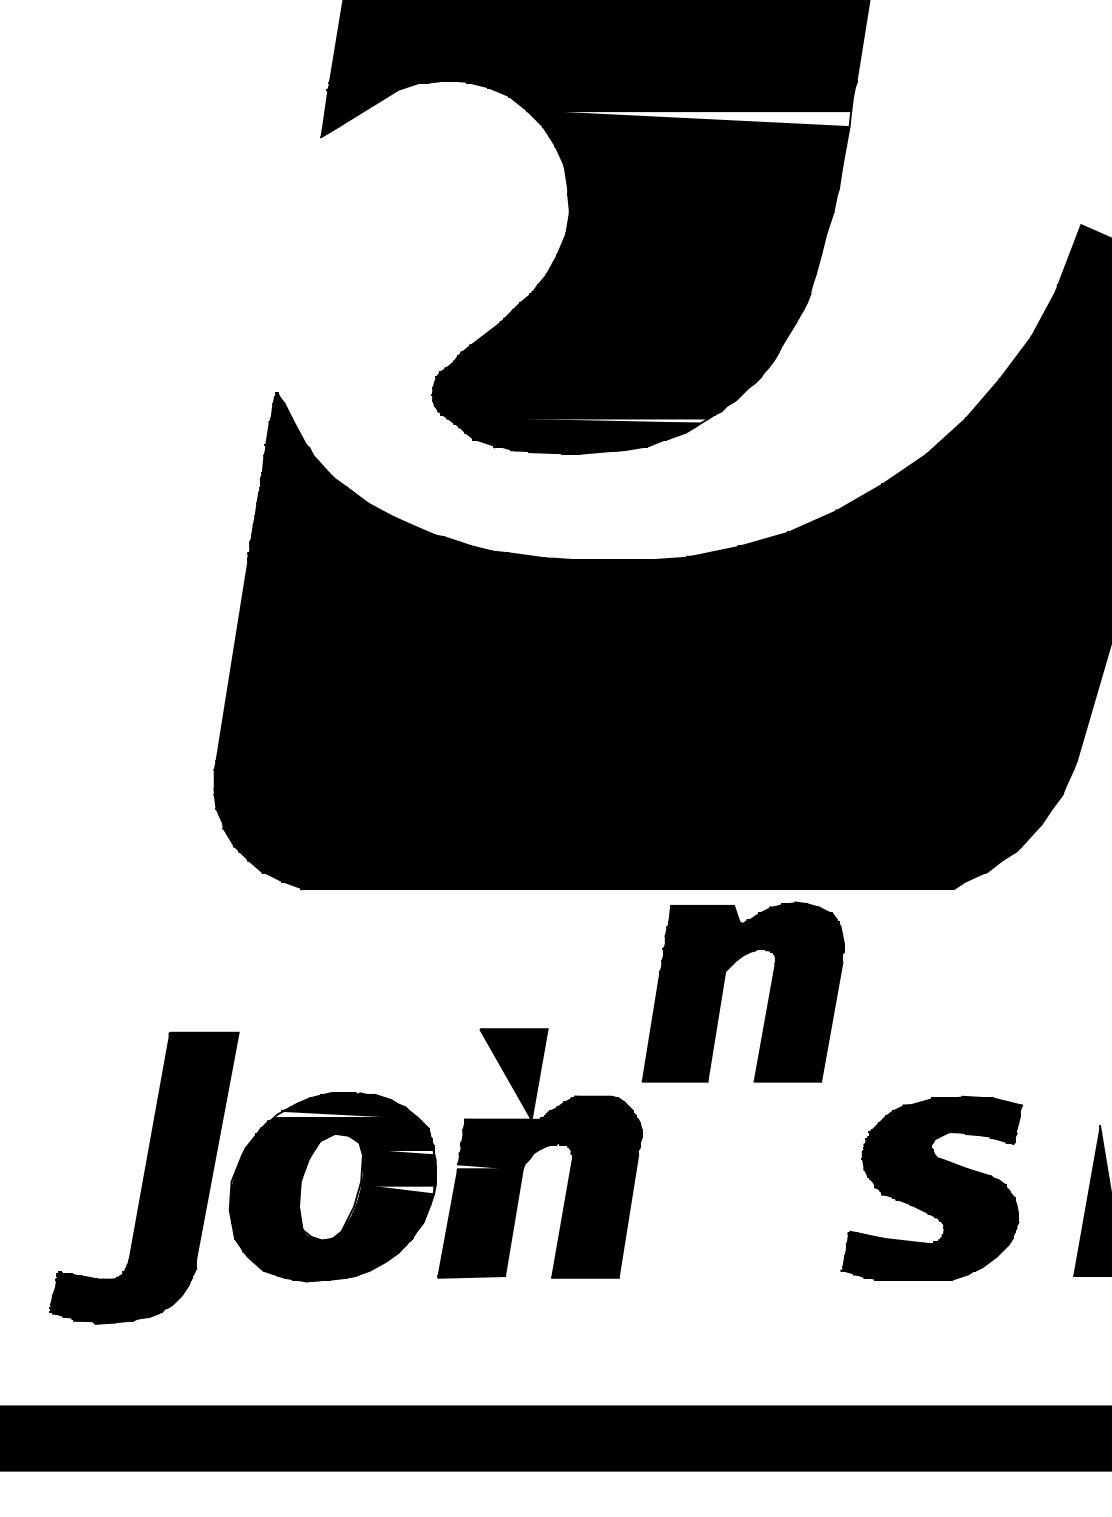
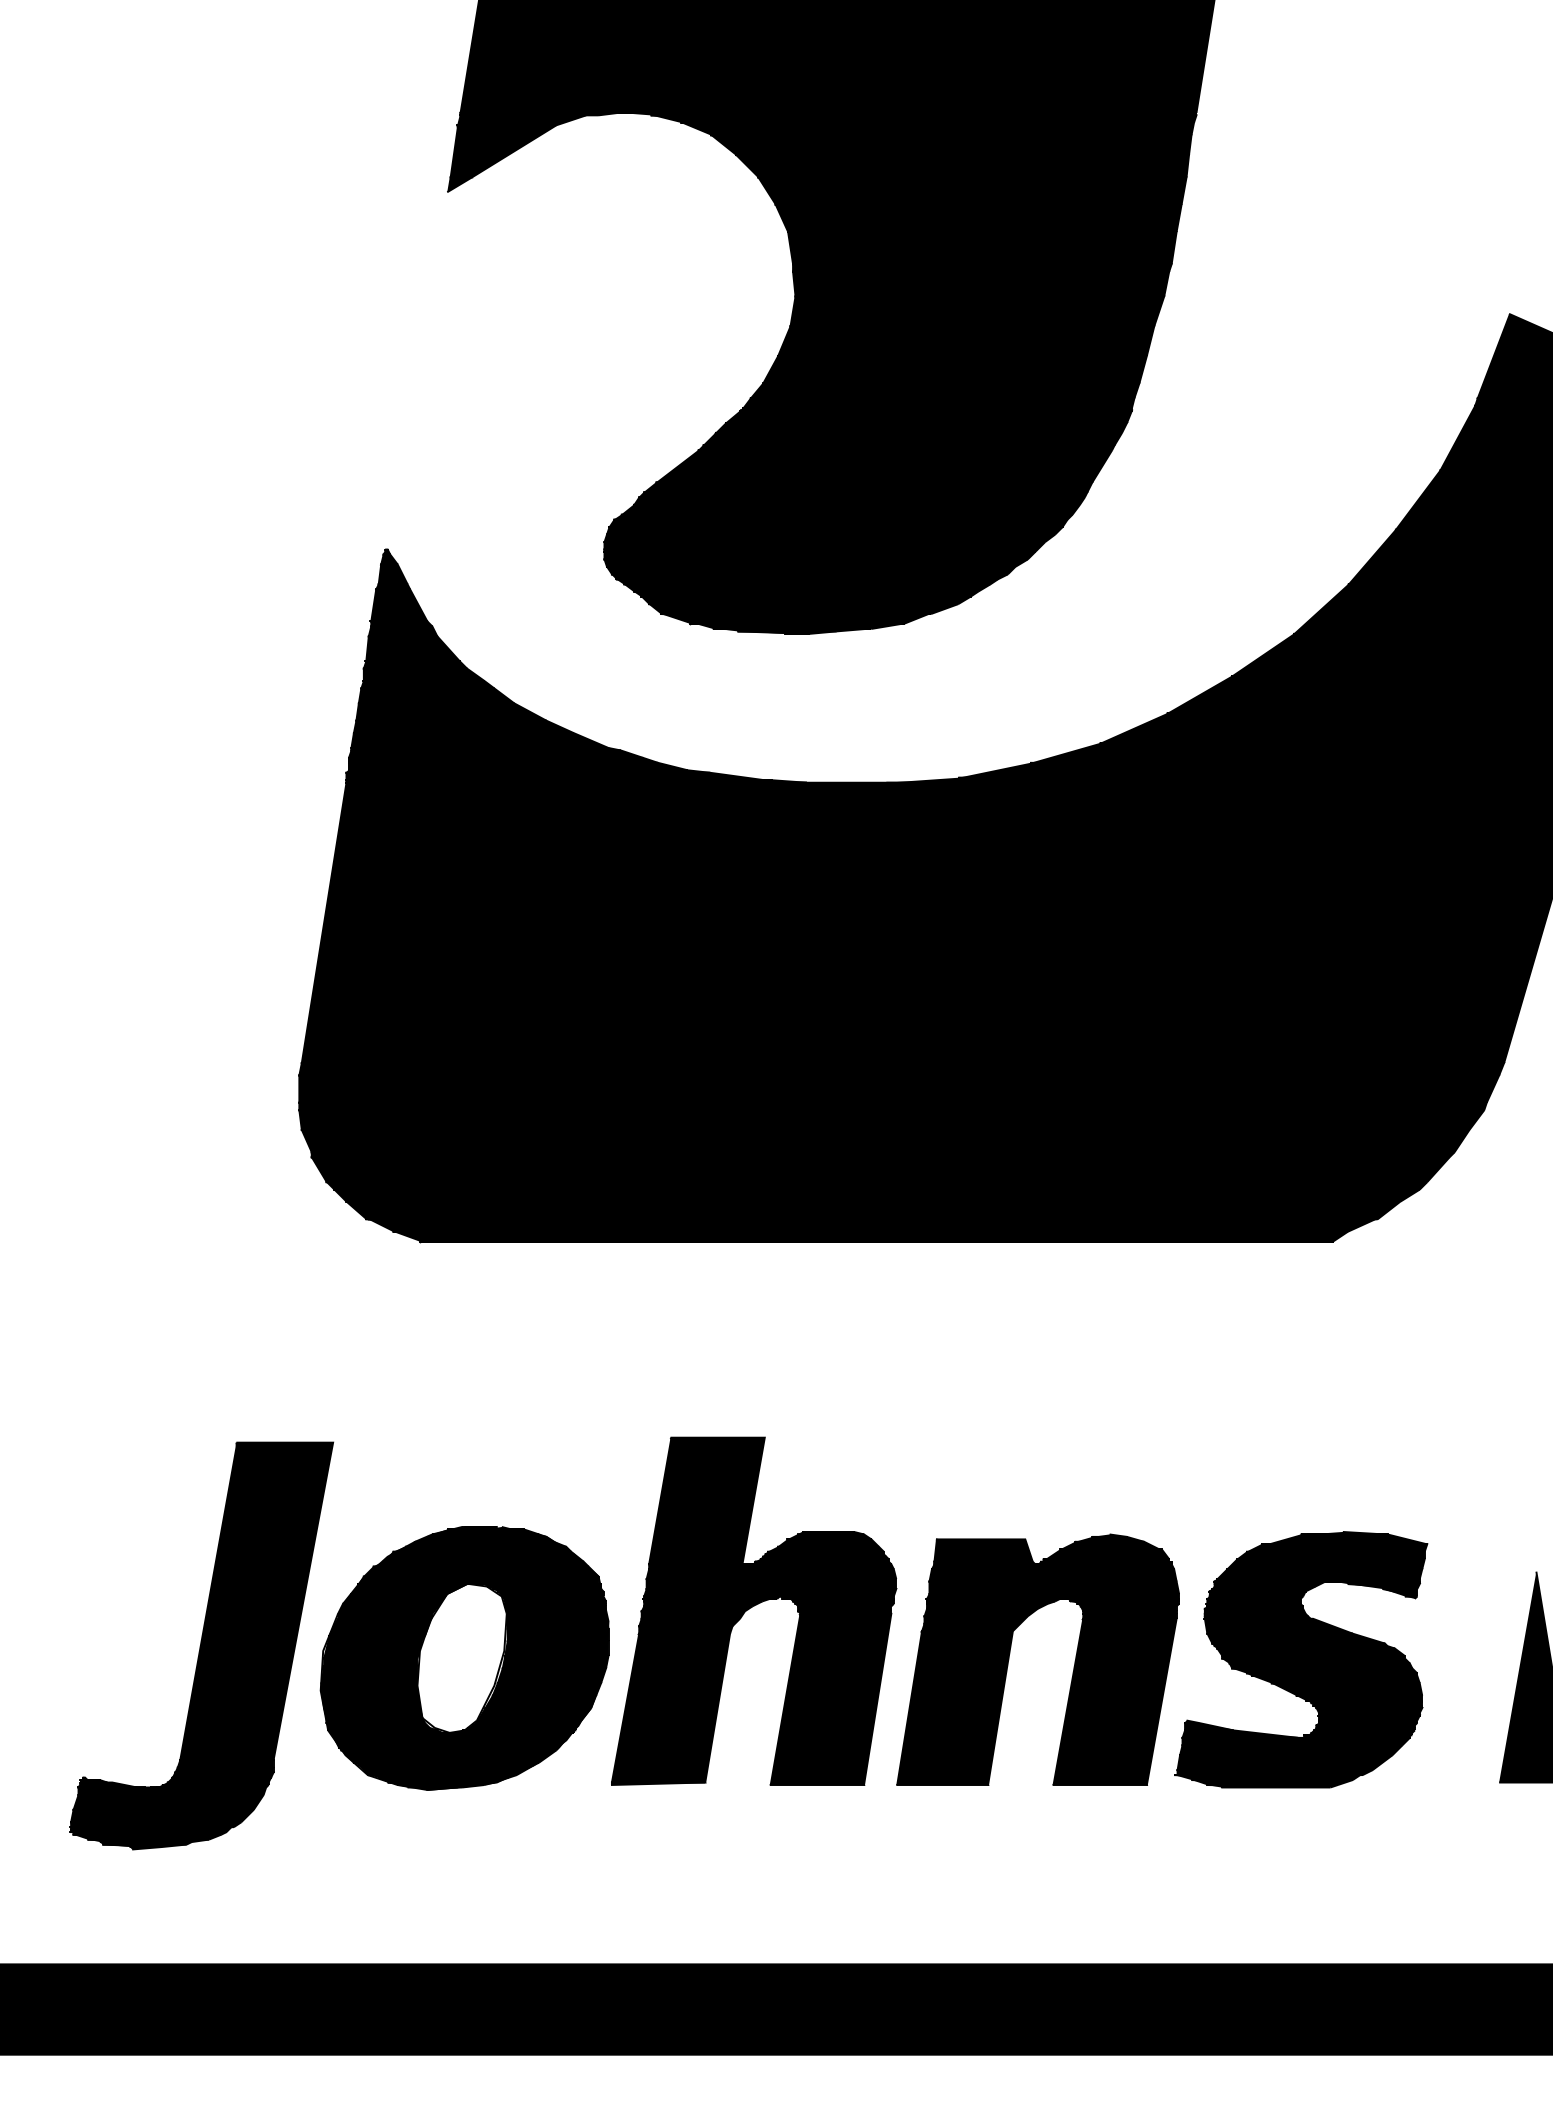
fill: (689, 119) -> (962, 166), added
fill: (577, 420) -> (806, 587), added
part: (723, 987) -> (1010, 1653), moved
fill: (498, 1074) -> (695, 1500), added
fill: (345, 1114) -> (482, 1556), added
fill: (397, 1152) -> (555, 1609), added
fill: (490, 1166) -> (684, 1629), added
fill: (398, 1190) -> (556, 1662), added

